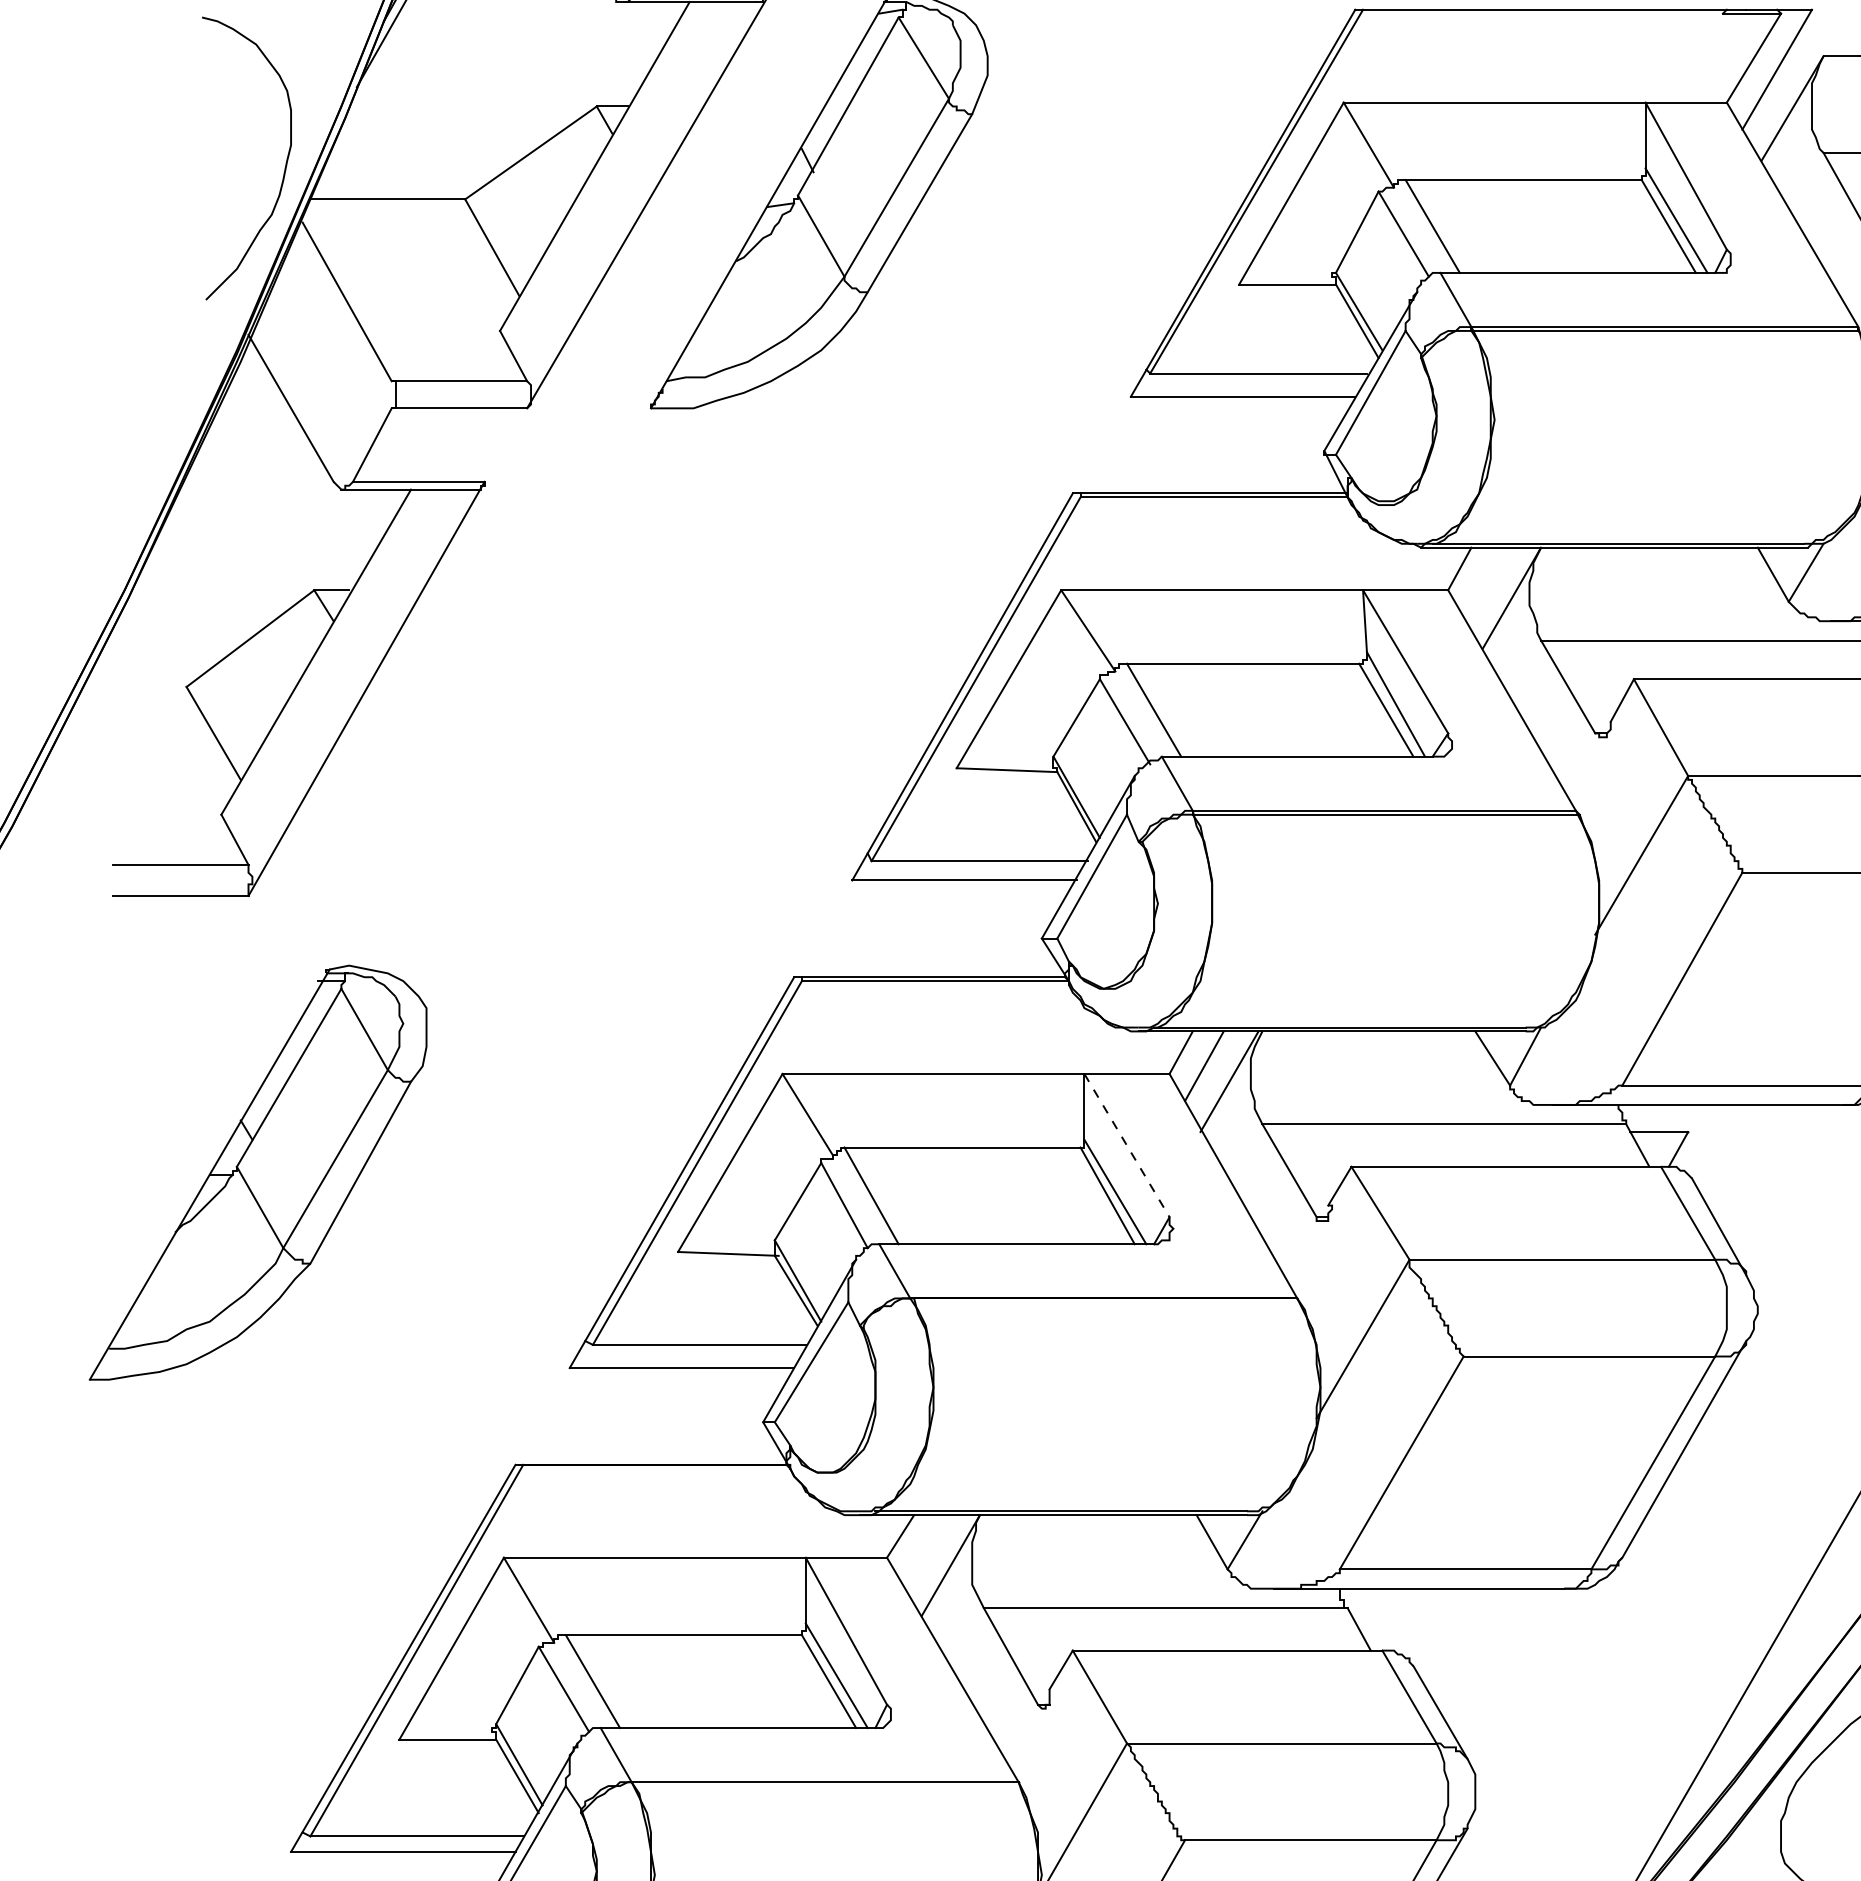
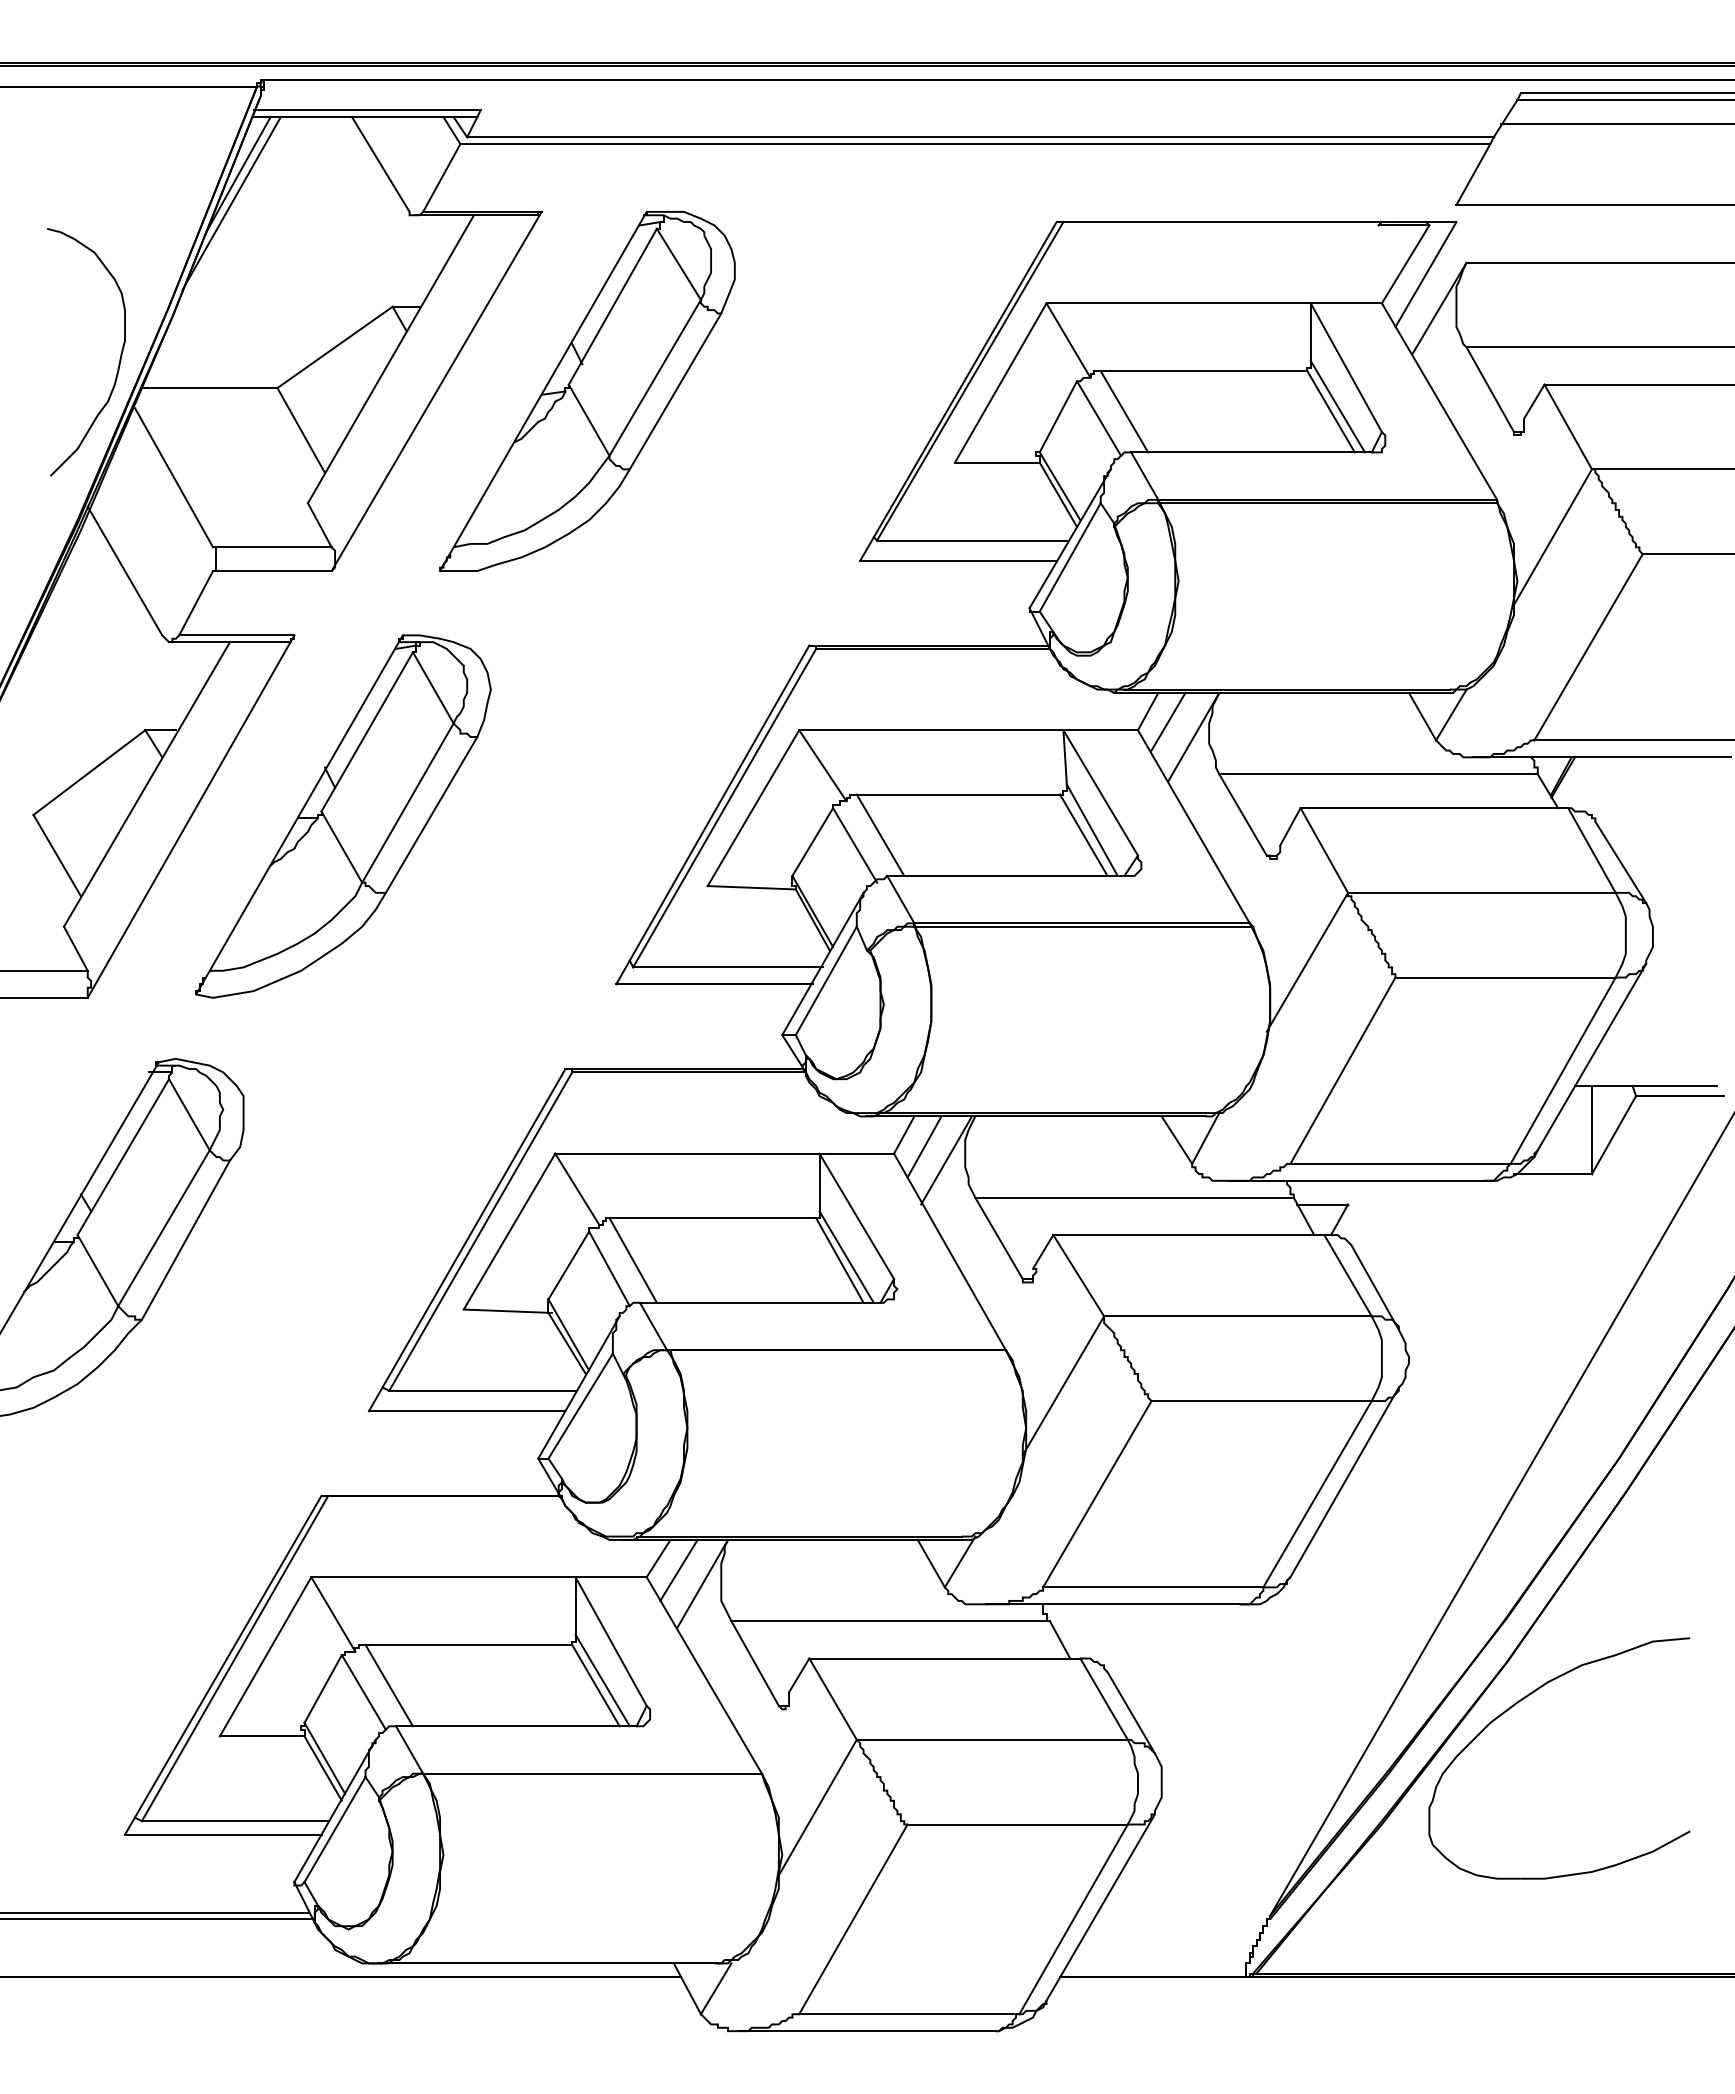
line: (1483, 580) -> (1168, 721), added
part: (540, 688) -> (343, 816), added
line: (1126, 1145) -> (856, 1216), dashed -> solid
line: (923, 1548) -> (678, 1569), added

